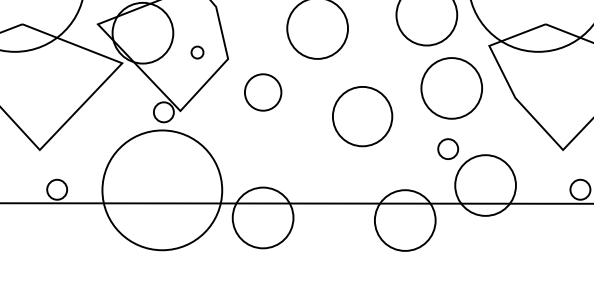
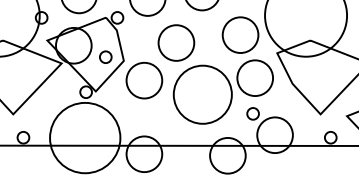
circle: (196, 51) -> (105, 56), size x1.67
circle: (263, 92) -> (144, 80), size x1.67
circle: (362, 116) -> (202, 94), size x1.67

